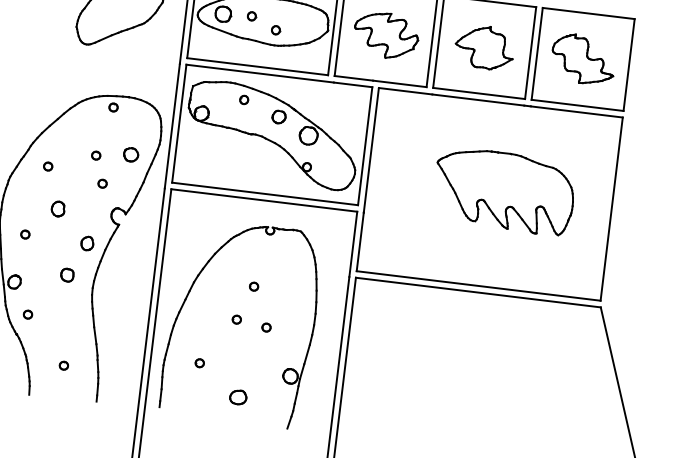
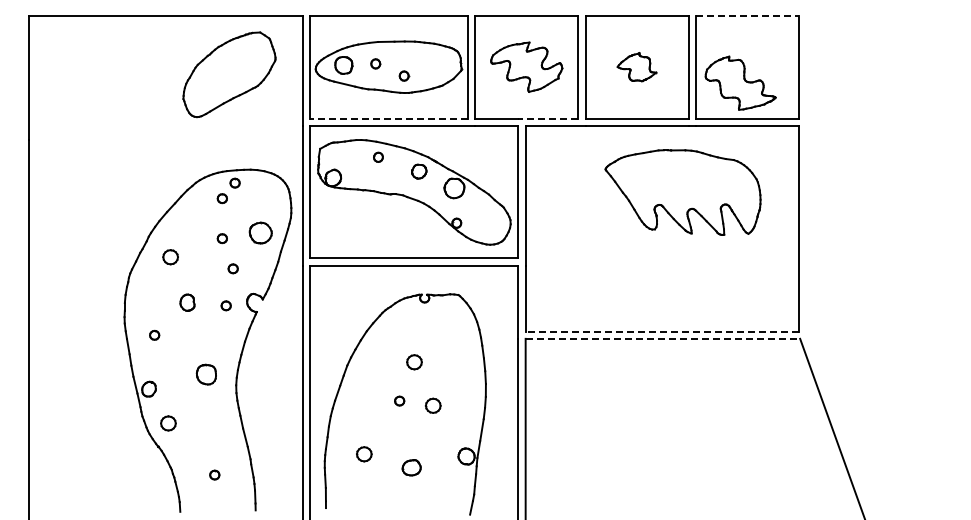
line: (588, 13) -> (747, 15), solid -> dashed
part: (484, 46) -> (636, 66), size x0.6
part: (583, 58) -> (740, 82), moved
line: (257, 66) -> (388, 118), solid -> dashed
line: (400, 83) -> (548, 118), solid -> dashed
part: (99, 119) -> (221, 198), added
part: (130, 154) -> (260, 232), size x1.4
part: (48, 165) -> (170, 256), size x1.6
part: (503, 191) -> (682, 192), moved
part: (91, 215) -> (225, 305), added
part: (86, 243) -> (223, 336), removed
part: (67, 275) -> (206, 374), size x1.4
line: (478, 285) -> (662, 331), solid -> dashed
part: (253, 286) -> (413, 362), size x1.6
line: (478, 292) -> (663, 338), solid -> dashed
part: (27, 314) -> (167, 423), size x1.6
part: (266, 327) -> (433, 405), size x1.6
part: (199, 362) -> (364, 453), size x1.6
part: (238, 397) -> (411, 467), moved

